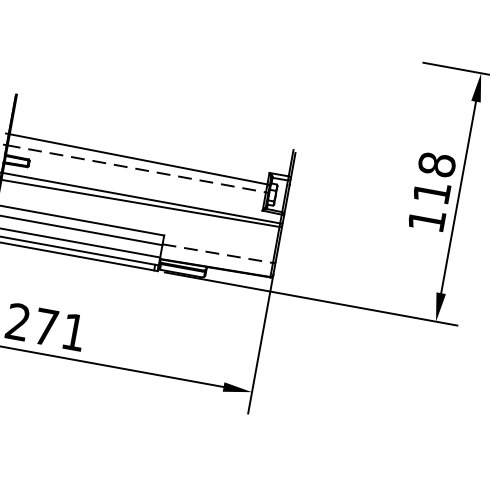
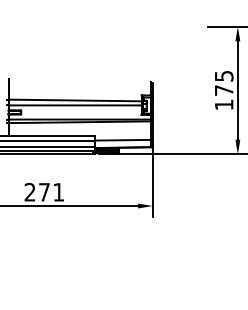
line: (137, 169) -> (75, 105), dashed -> solid
text: (433, 176) -> (223, 82), 118 -> 175
line: (218, 254) -> (123, 140), dashed -> solid

